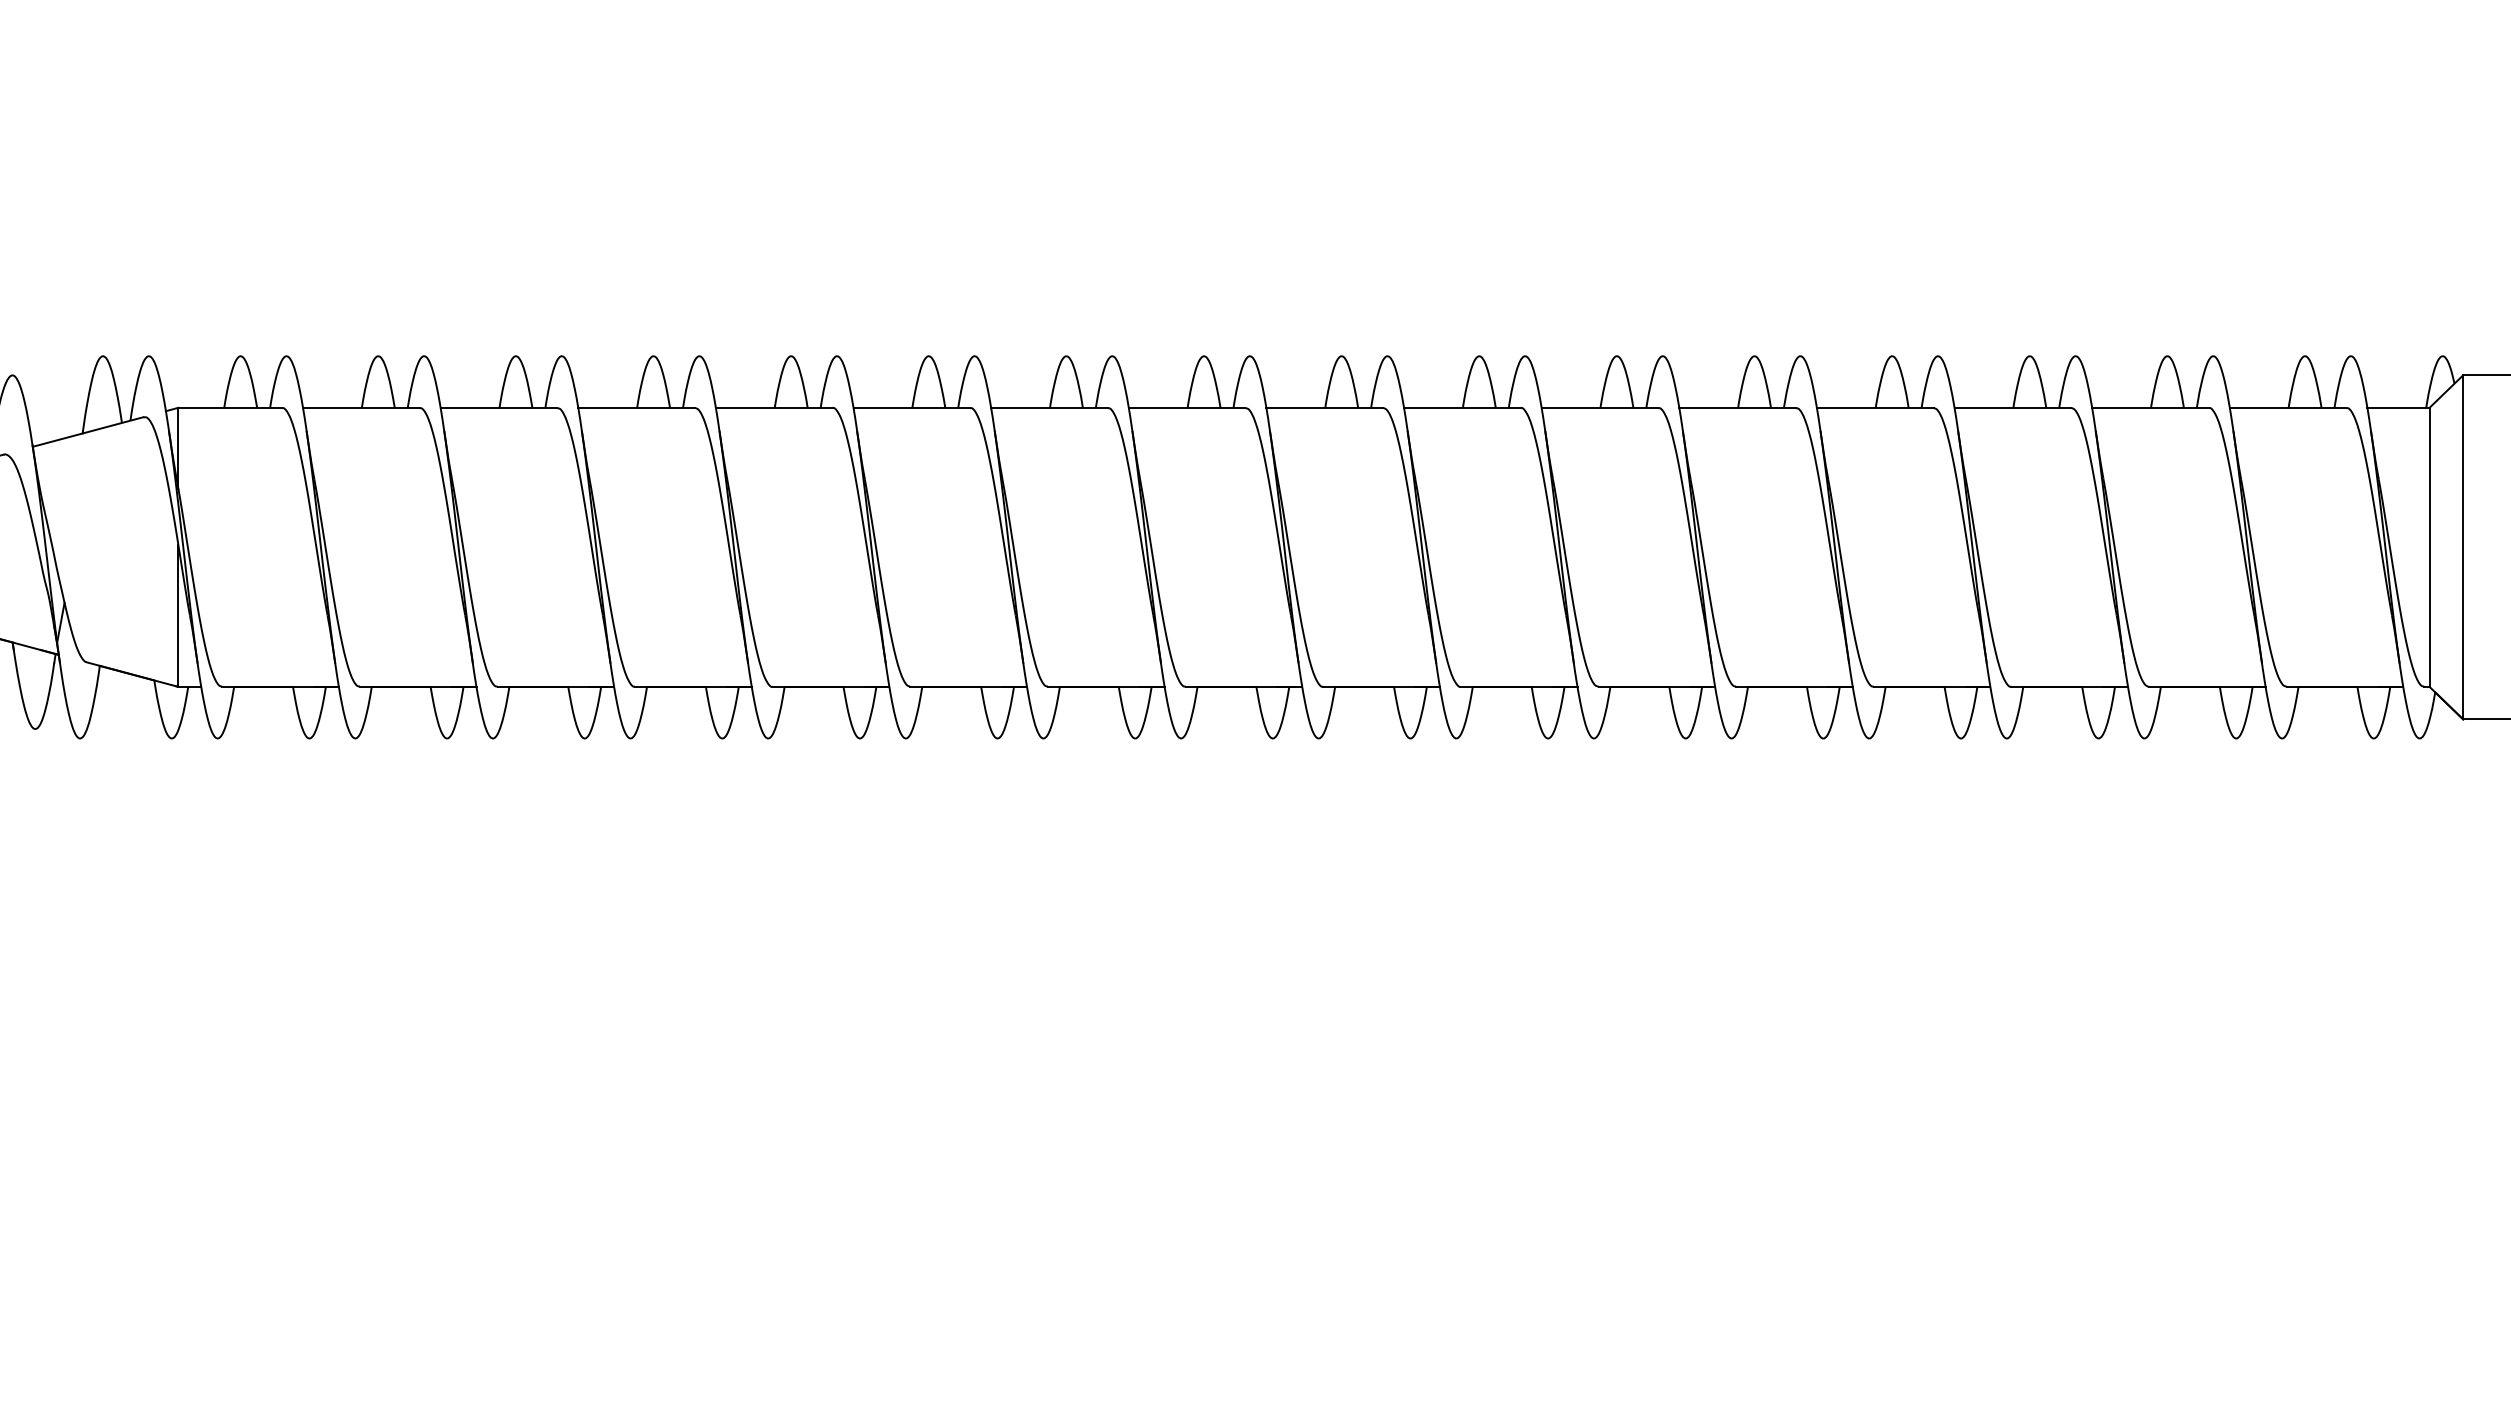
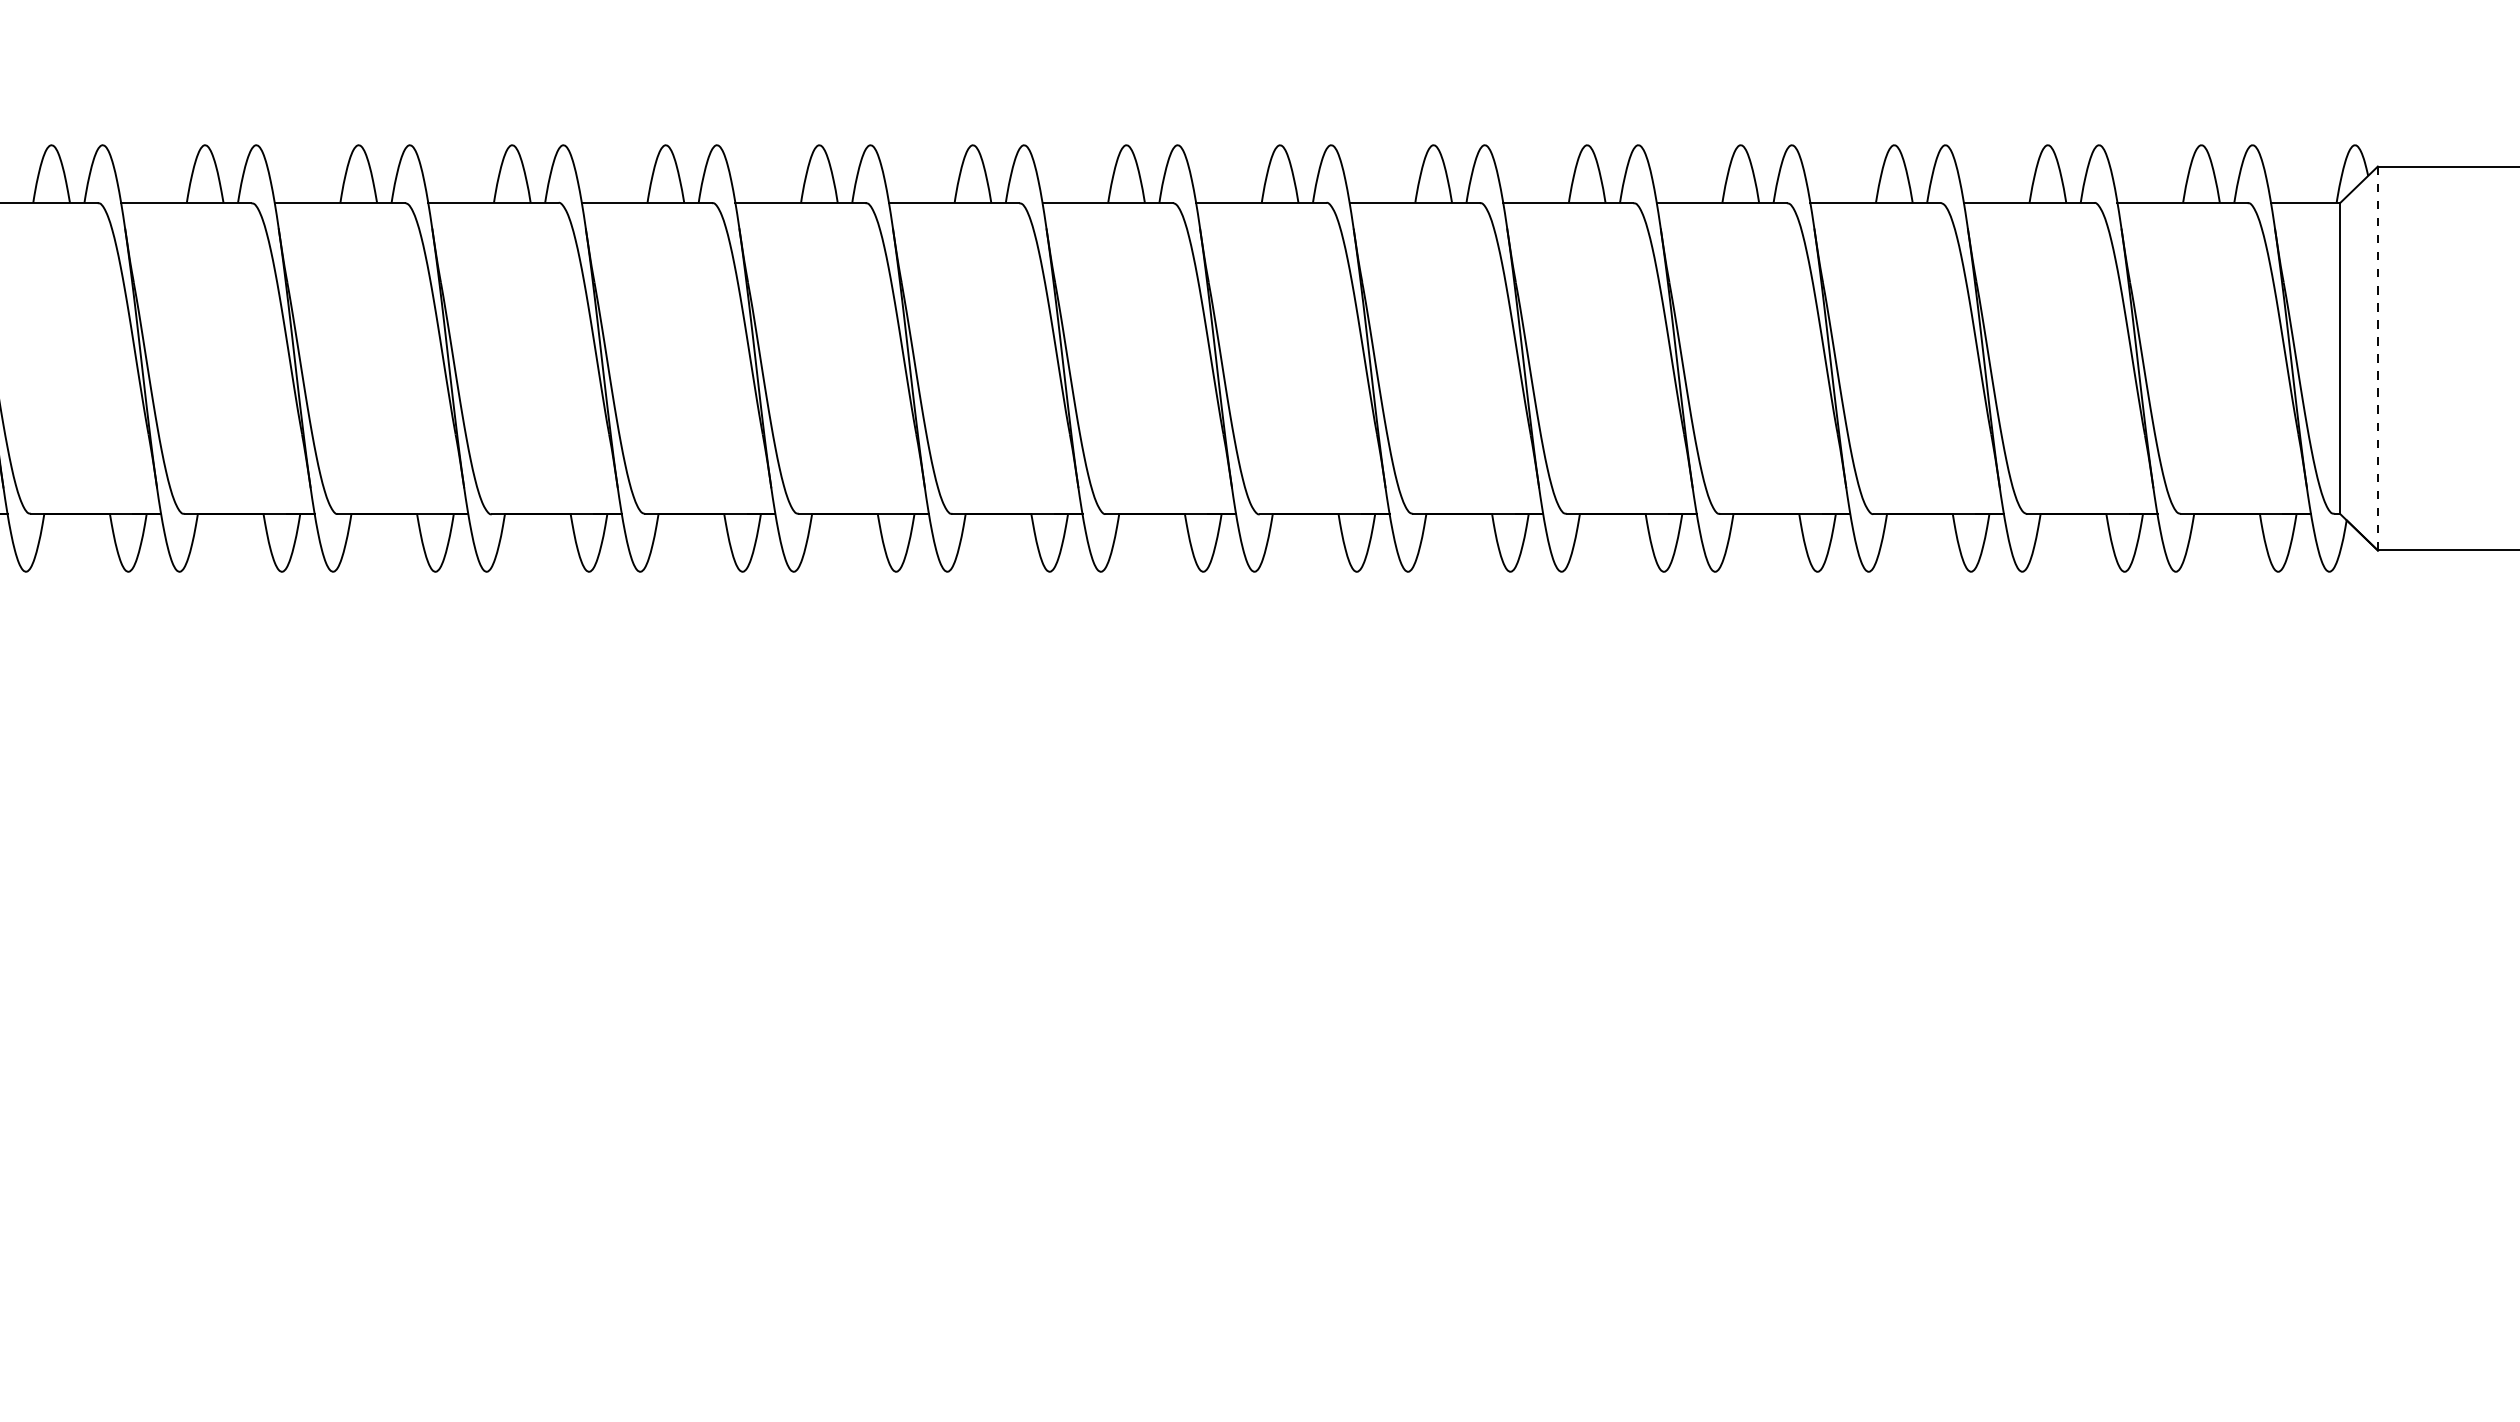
line: (2463, 546) -> (2378, 357), solid -> dashed

